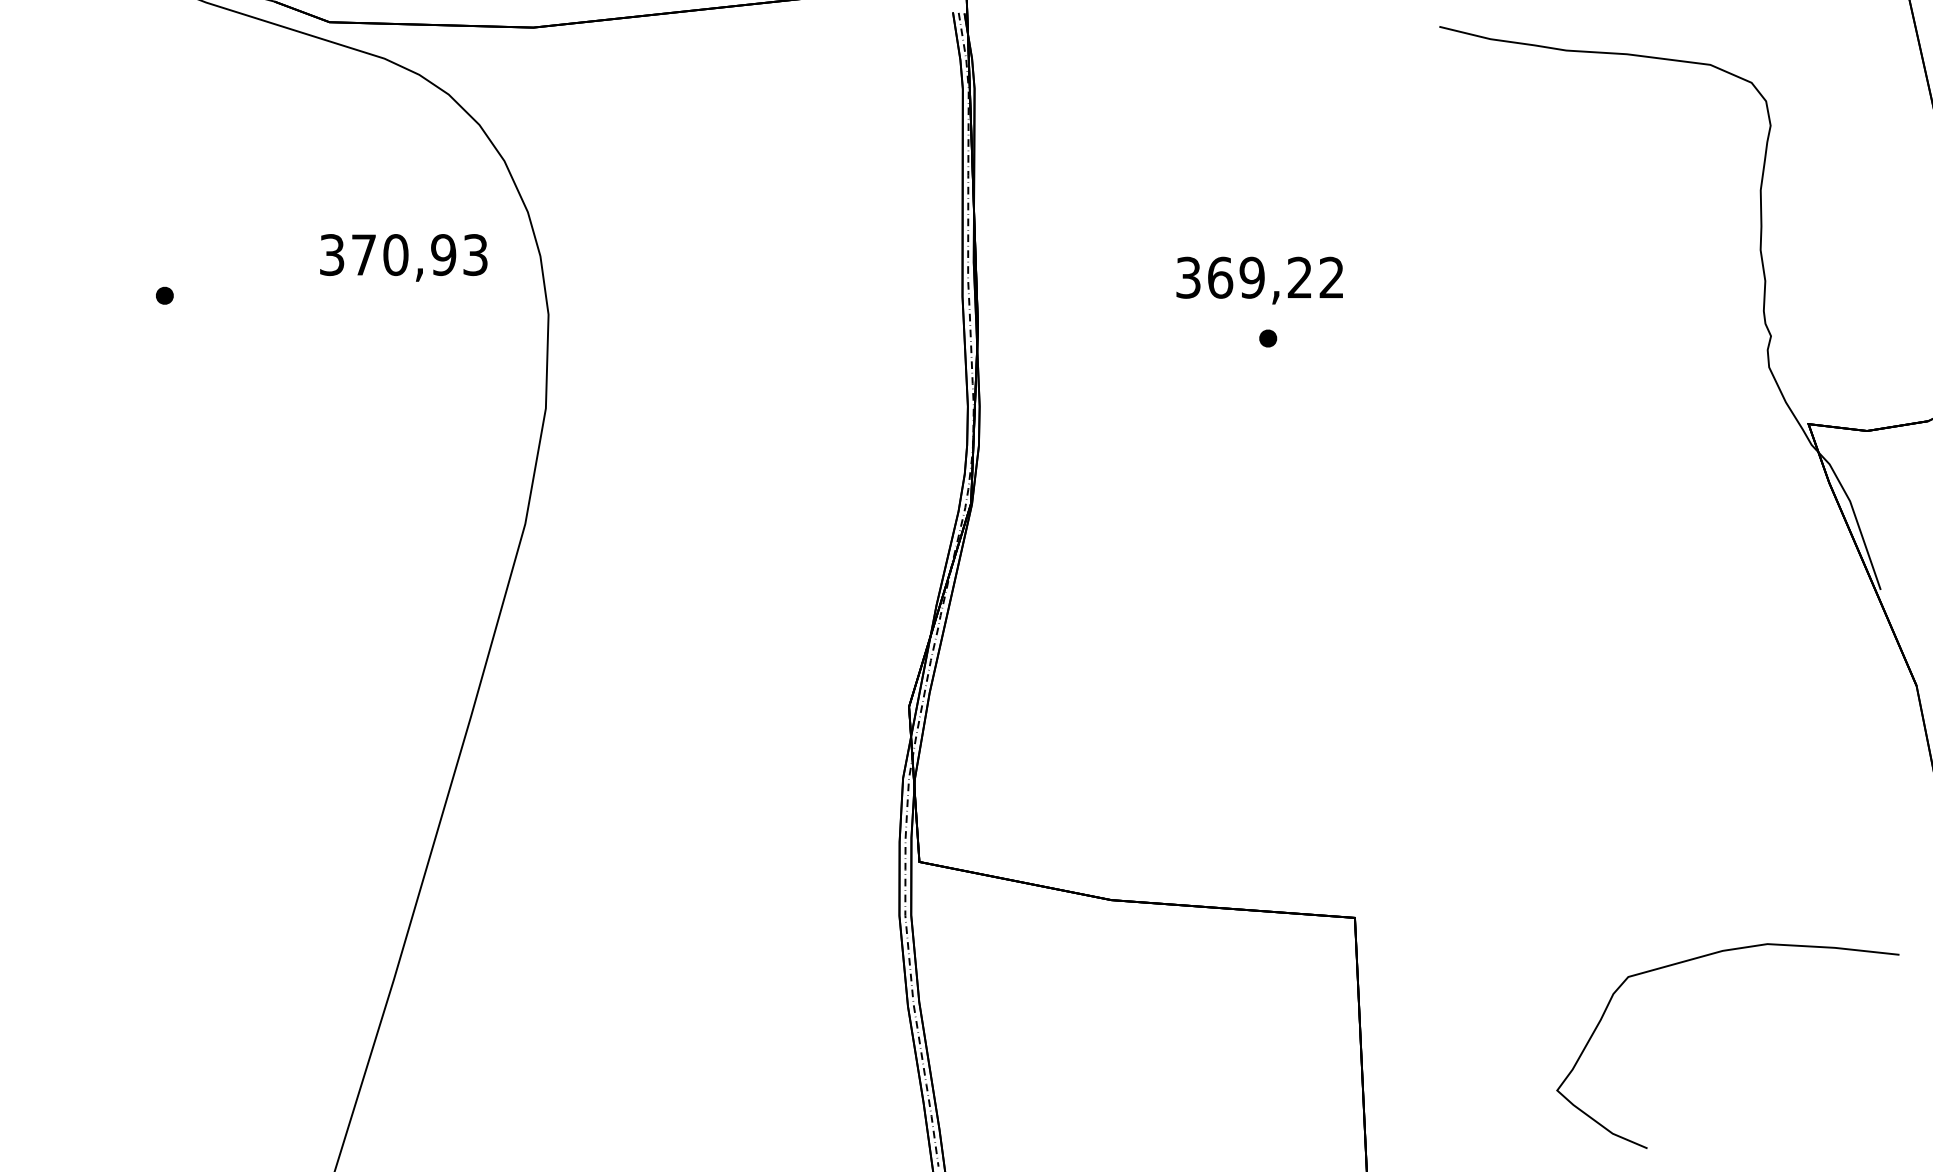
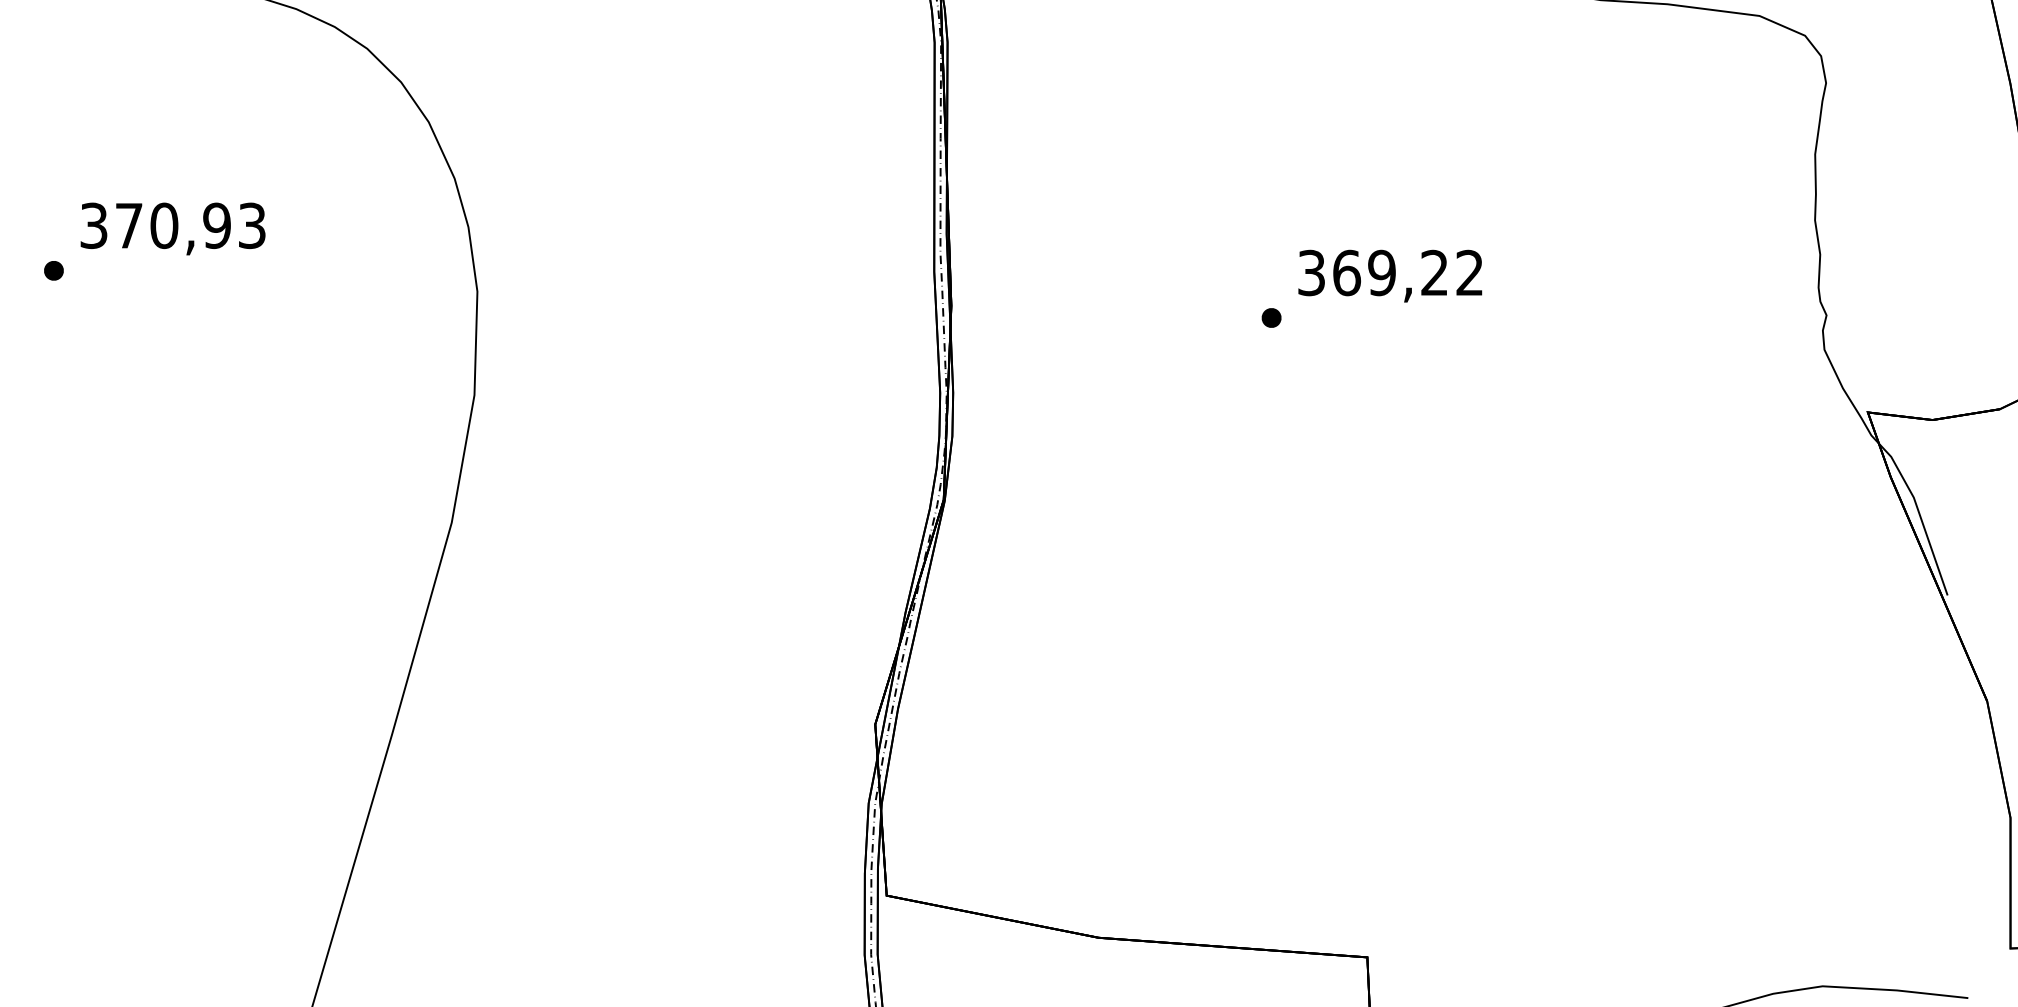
text: (403, 257) -> (172, 228), moved
text: (1259, 280) -> (1390, 276), moved

